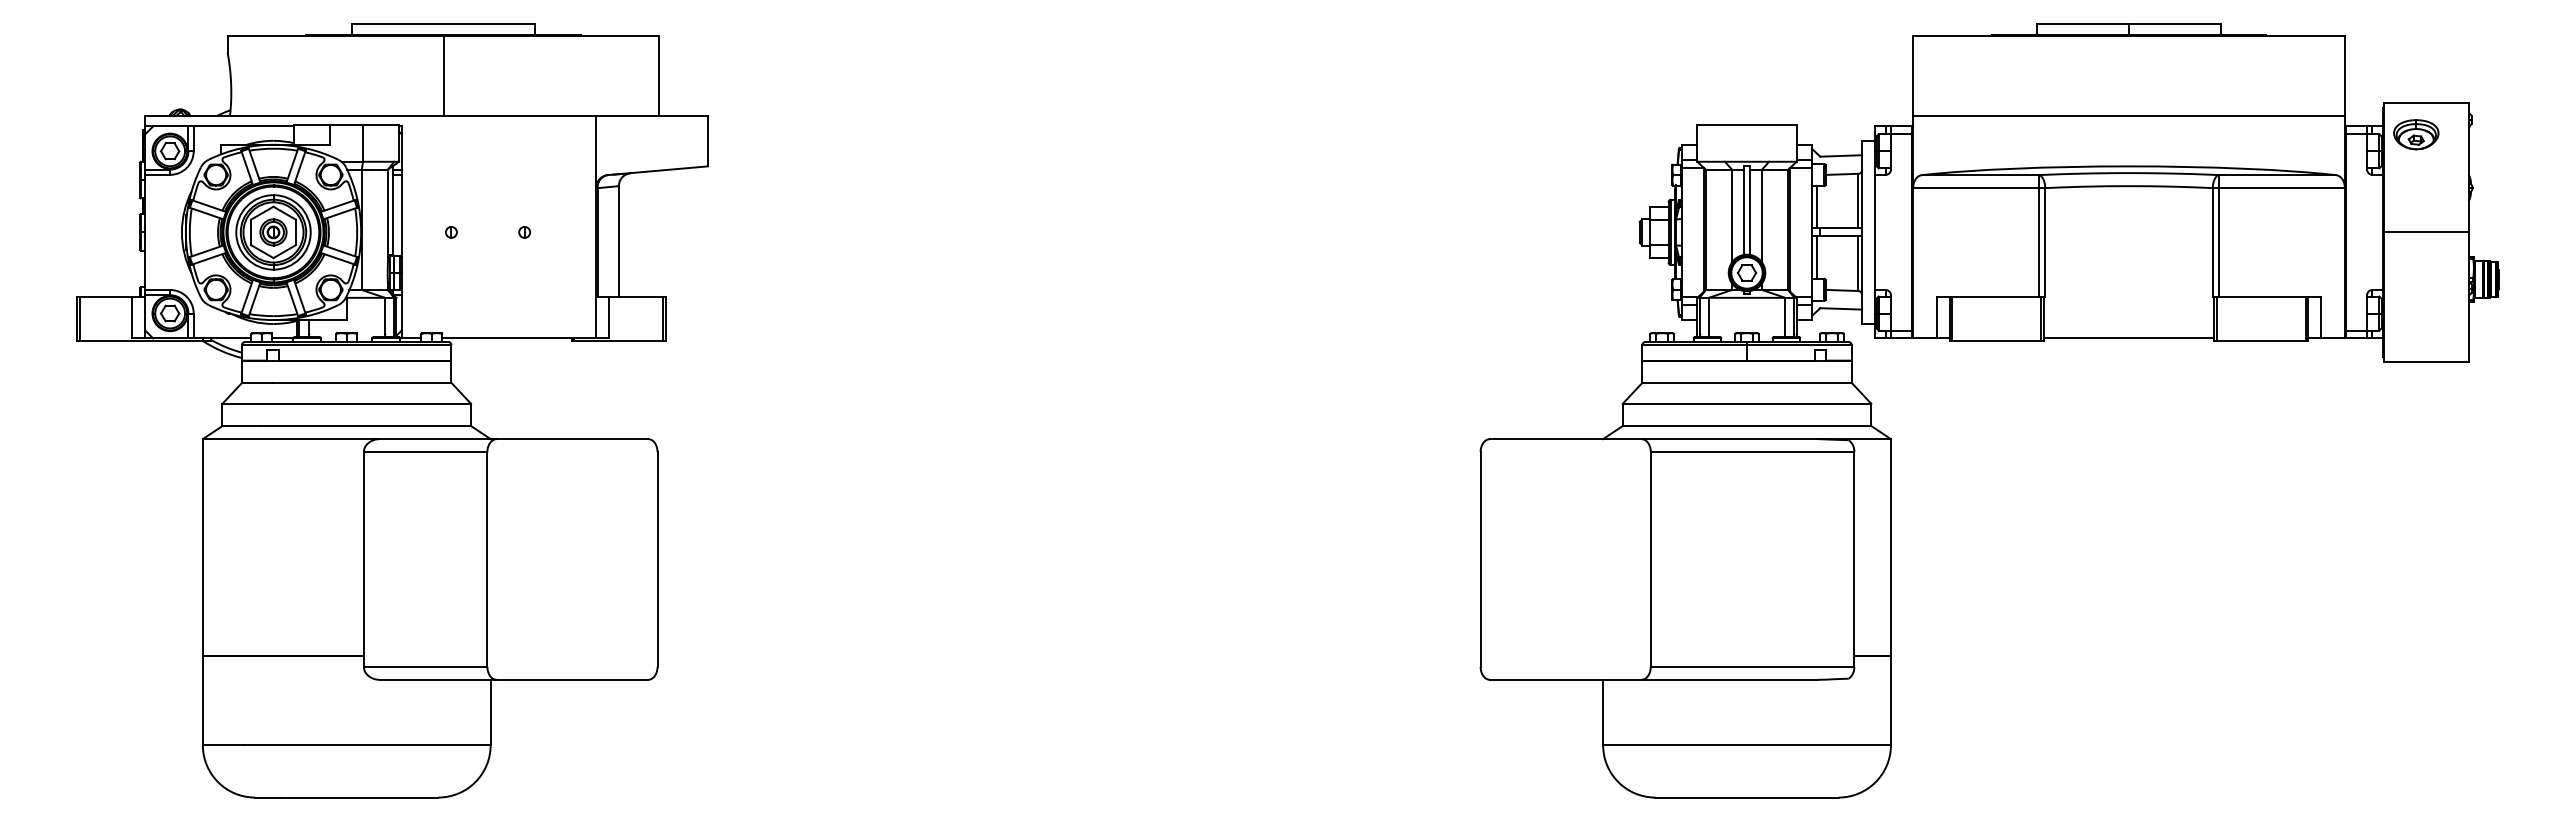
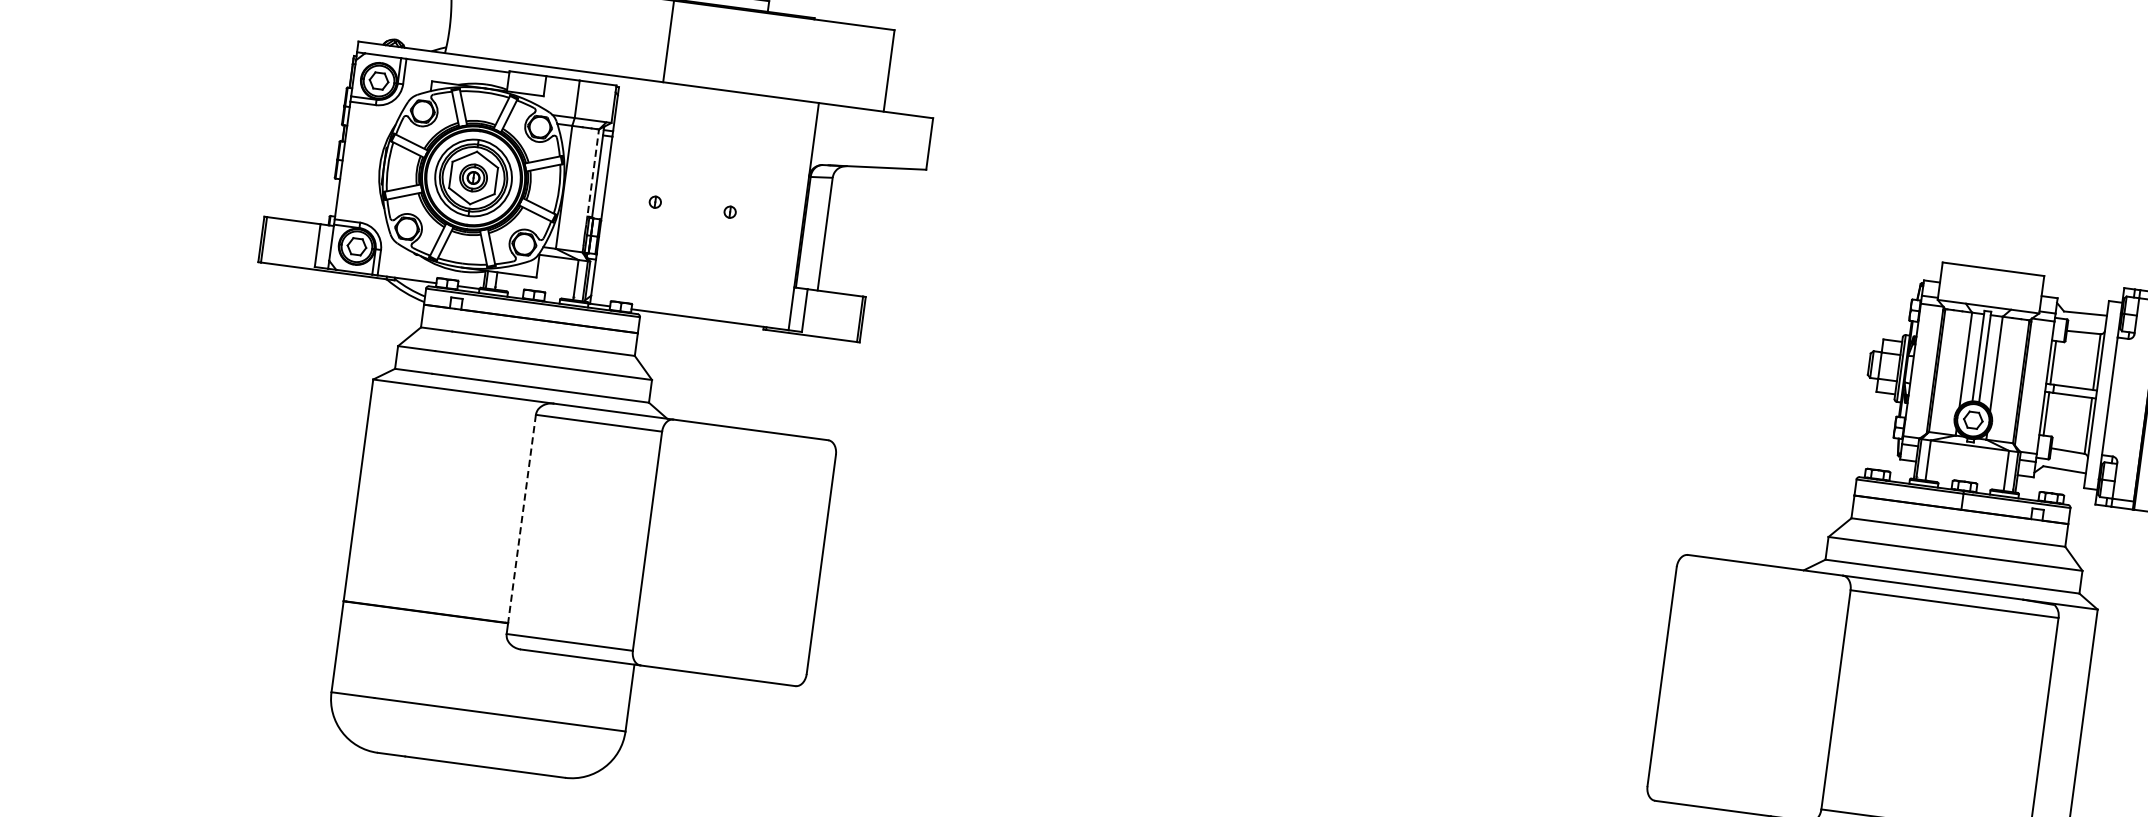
line: (387, 215) -> (592, 176), solid -> dashed
line: (363, 554) -> (521, 519), solid -> dashed

